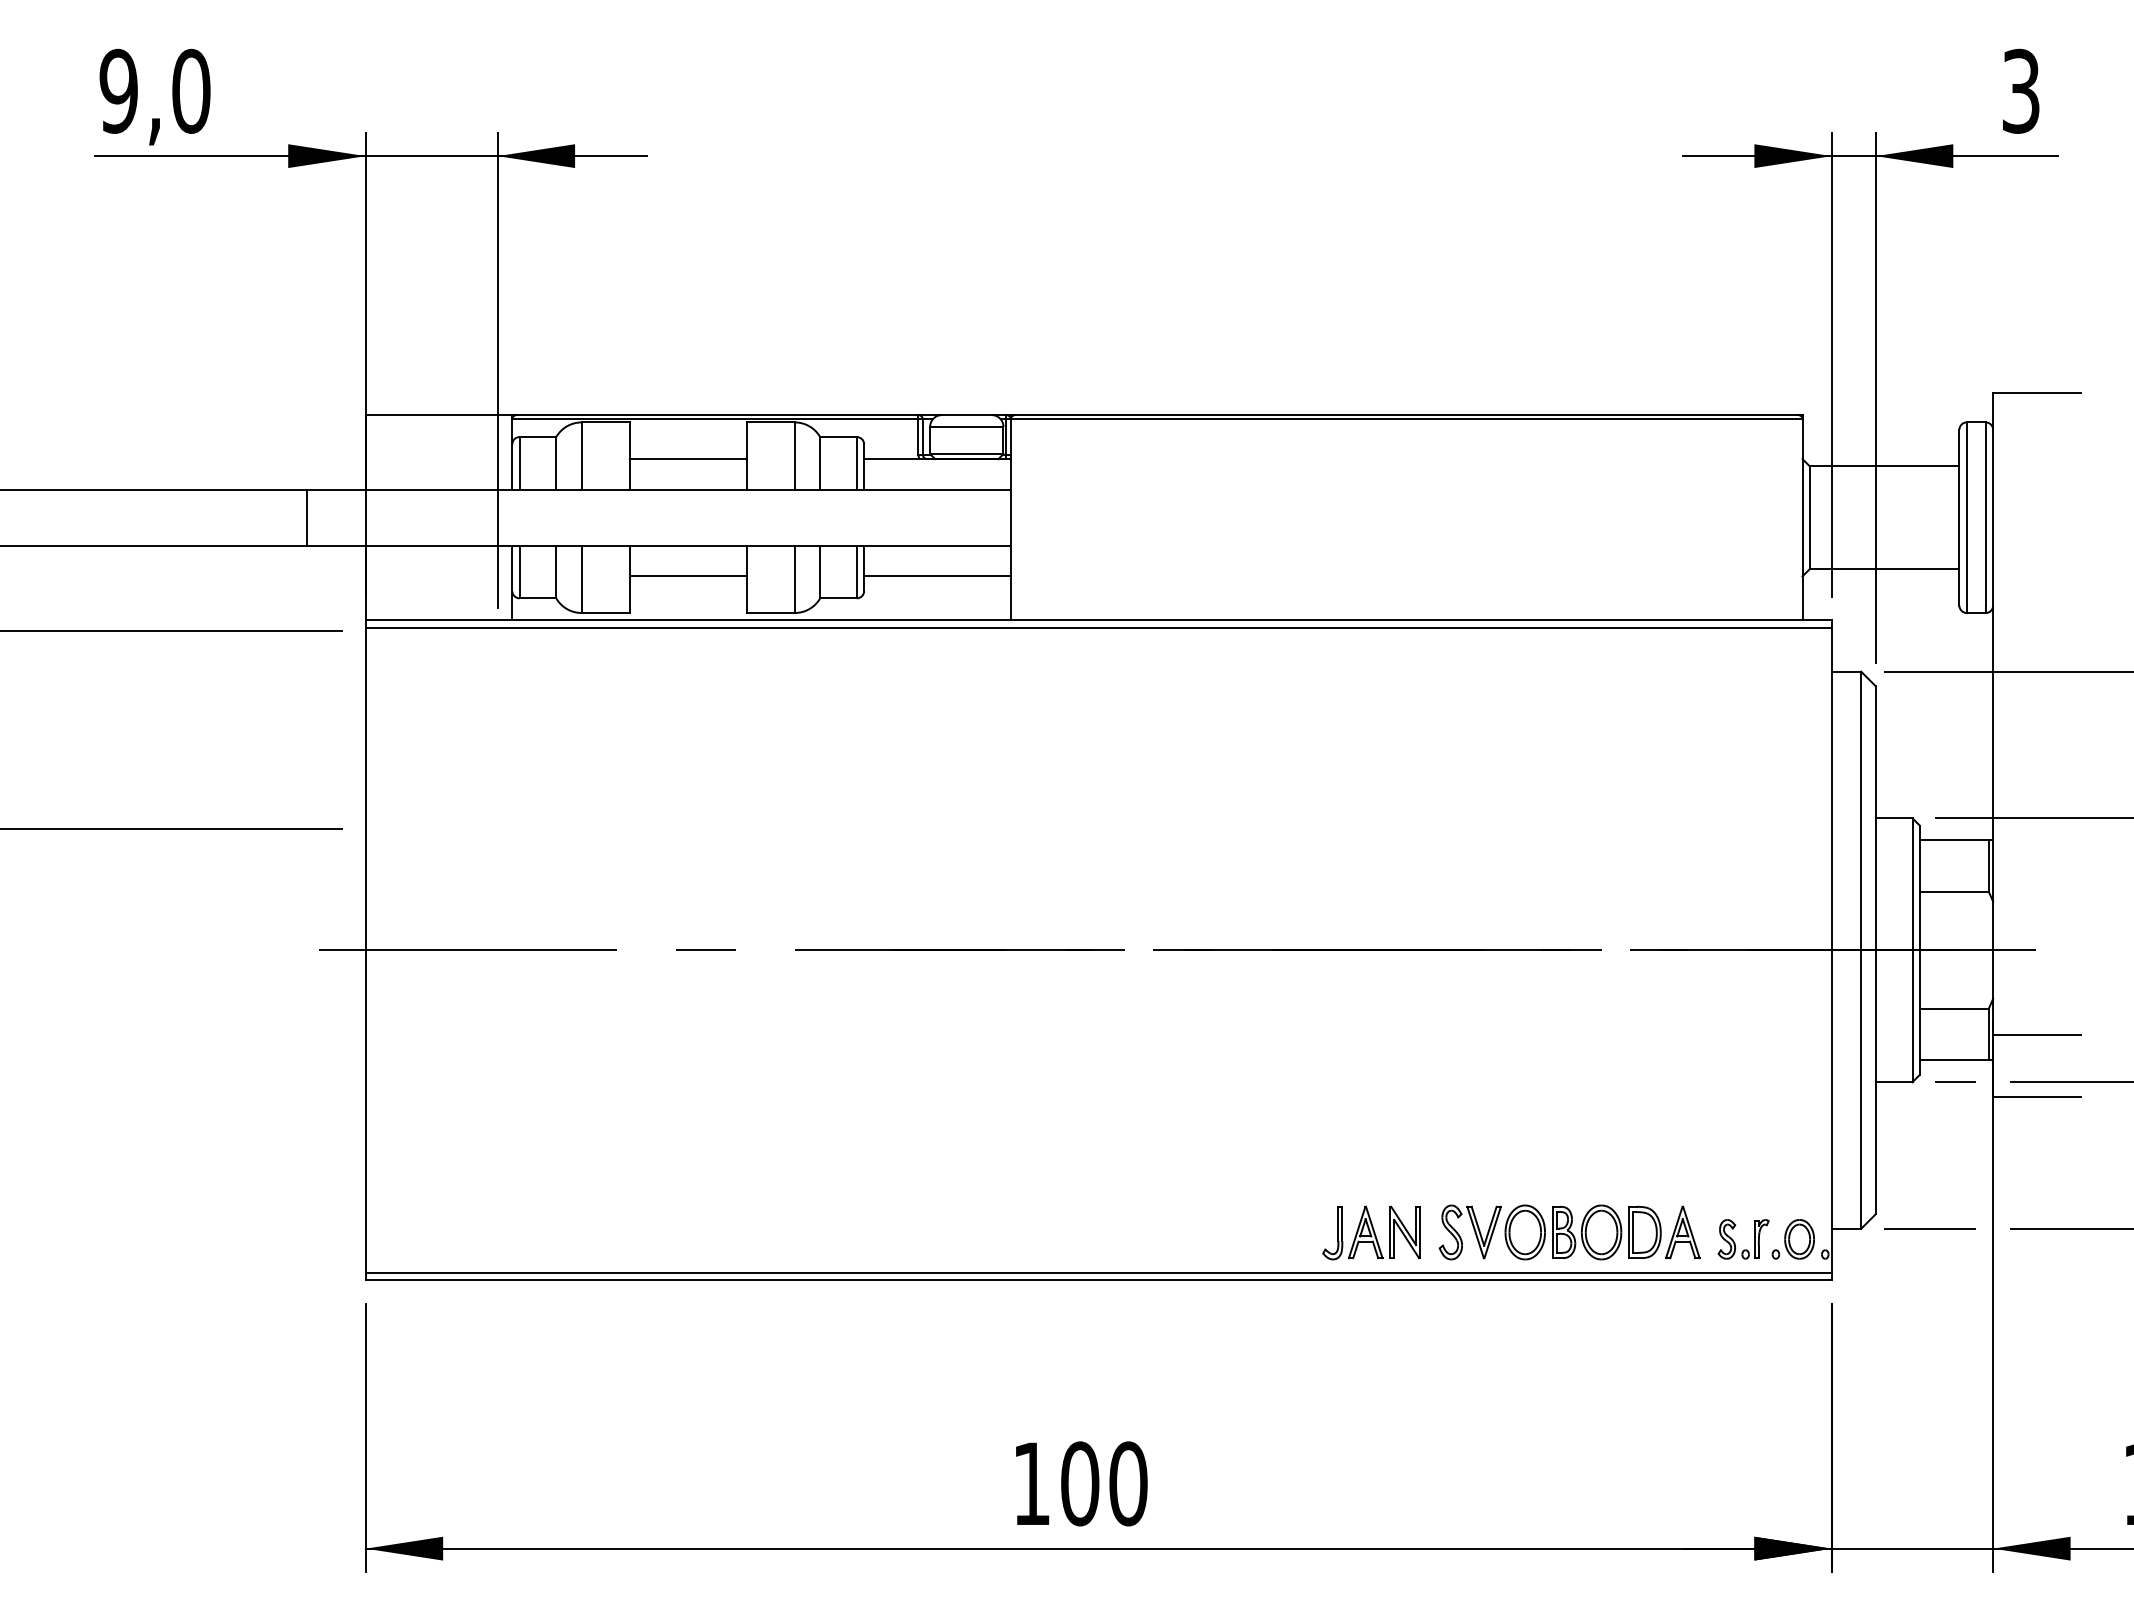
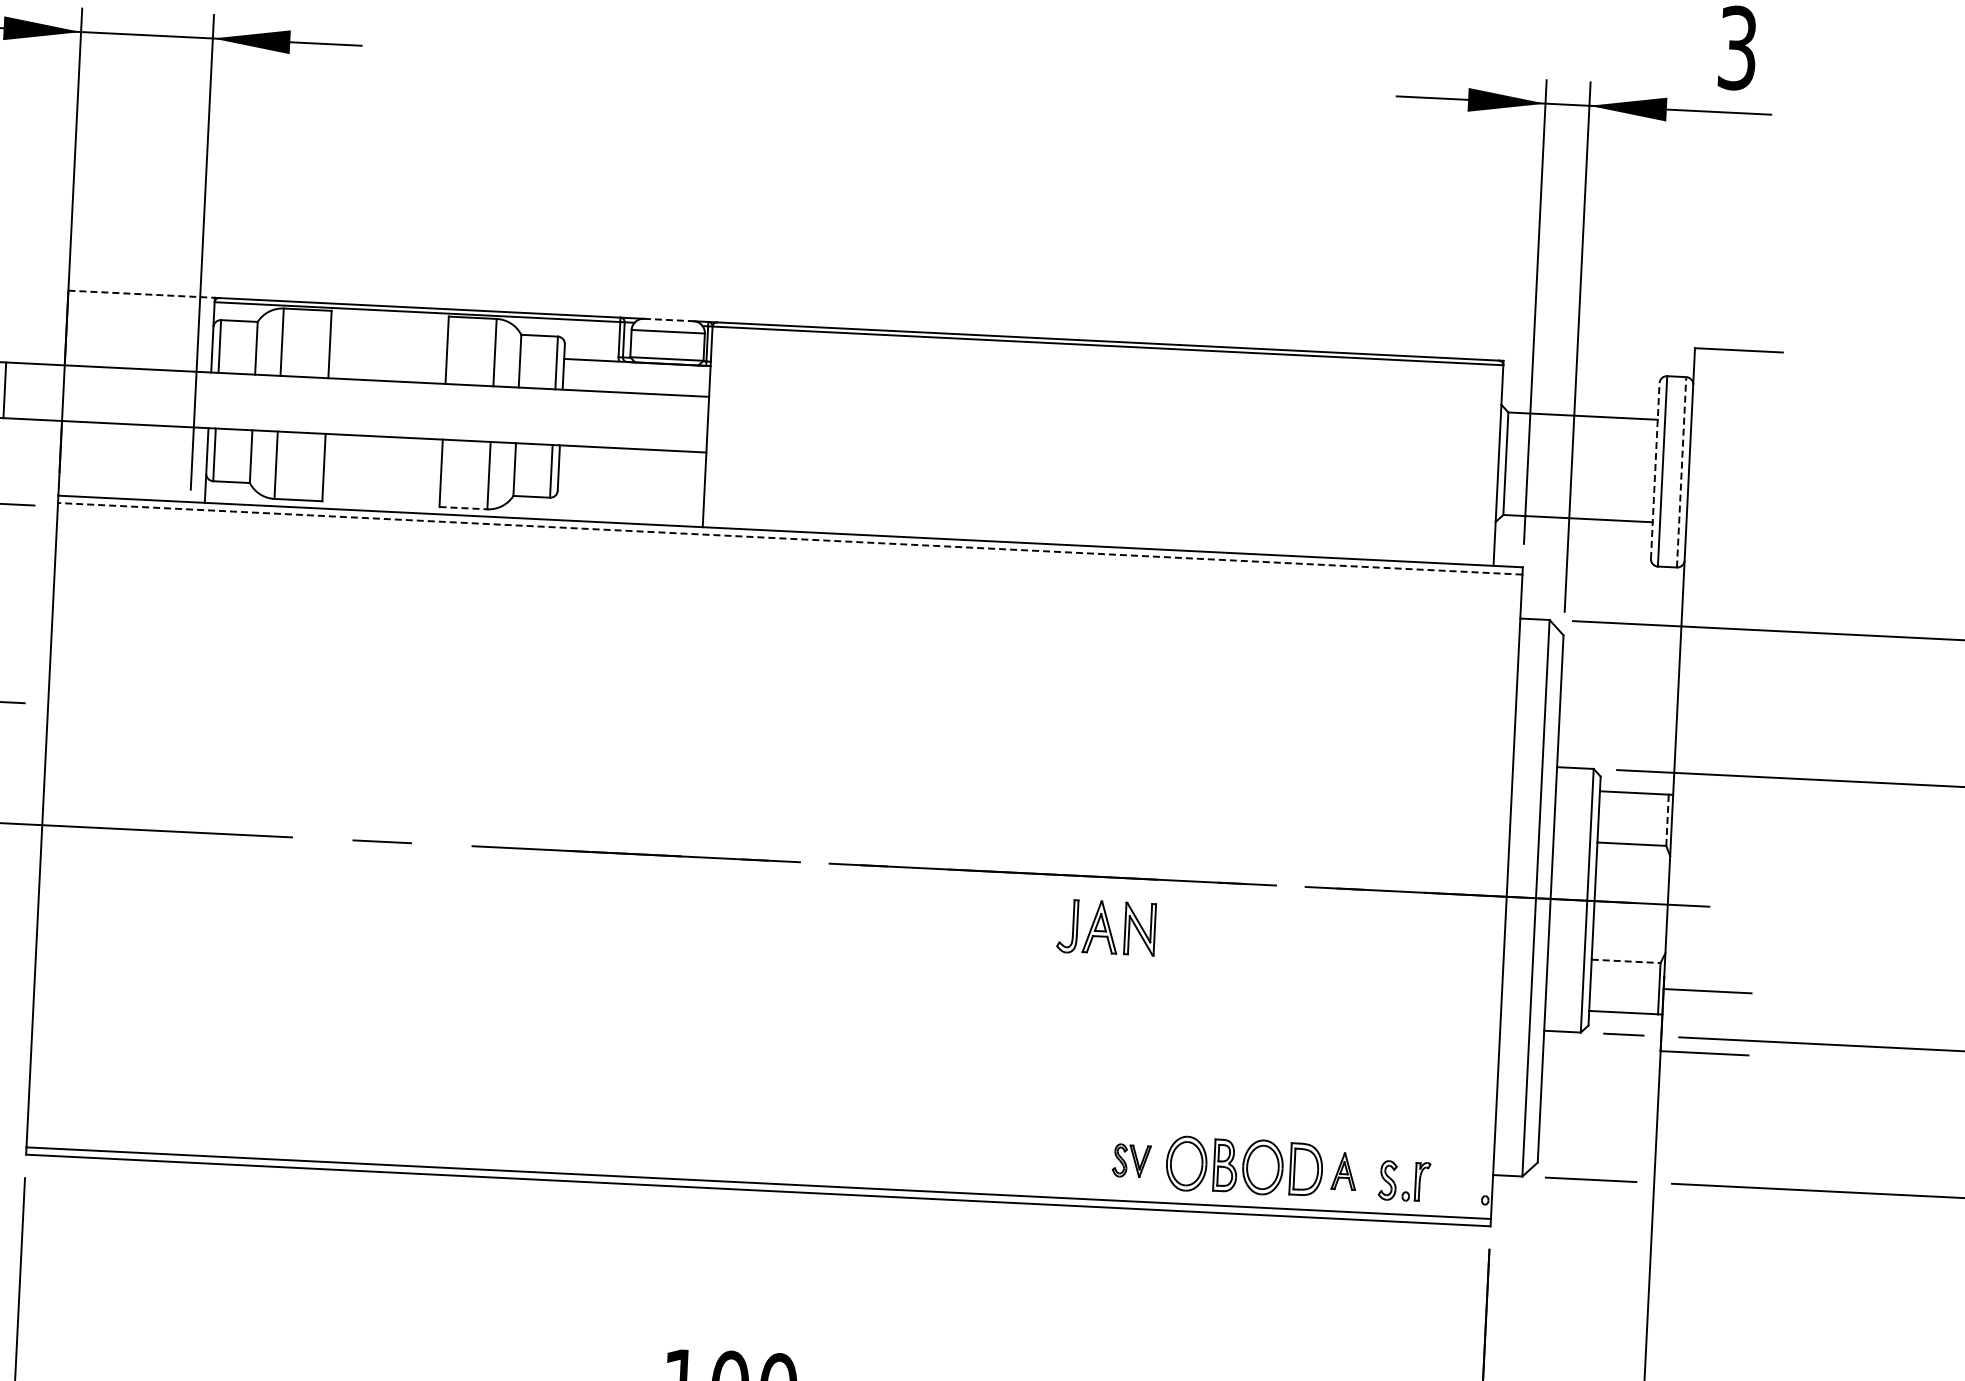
line: (439, 415) -> (142, 294), solid -> dashed
line: (966, 415) -> (668, 320), solid -> dashed
line: (687, 459) -> (387, 350), removed
line: (1959, 517) -> (1655, 470), solid -> dashed
line: (1985, 517) -> (1681, 472), solid -> dashed
line: (687, 576) -> (381, 467), removed
line: (937, 576) -> (631, 479), removed
line: (770, 613) -> (463, 508), solid -> dashed
line: (1098, 627) -> (789, 538), solid -> dashed
line: (1988, 865) -> (1667, 819), solid -> dashed
line: (1954, 1008) -> (1626, 960), solid -> dashed
part: (1371, 1232) -> (1106, 927), moved
part: (1469, 1232) -> (1131, 1161), size x0.6
part: (1682, 1232) -> (1343, 1171), size x0.7
part: (1792, 1239) -> (1453, 1183), removed

